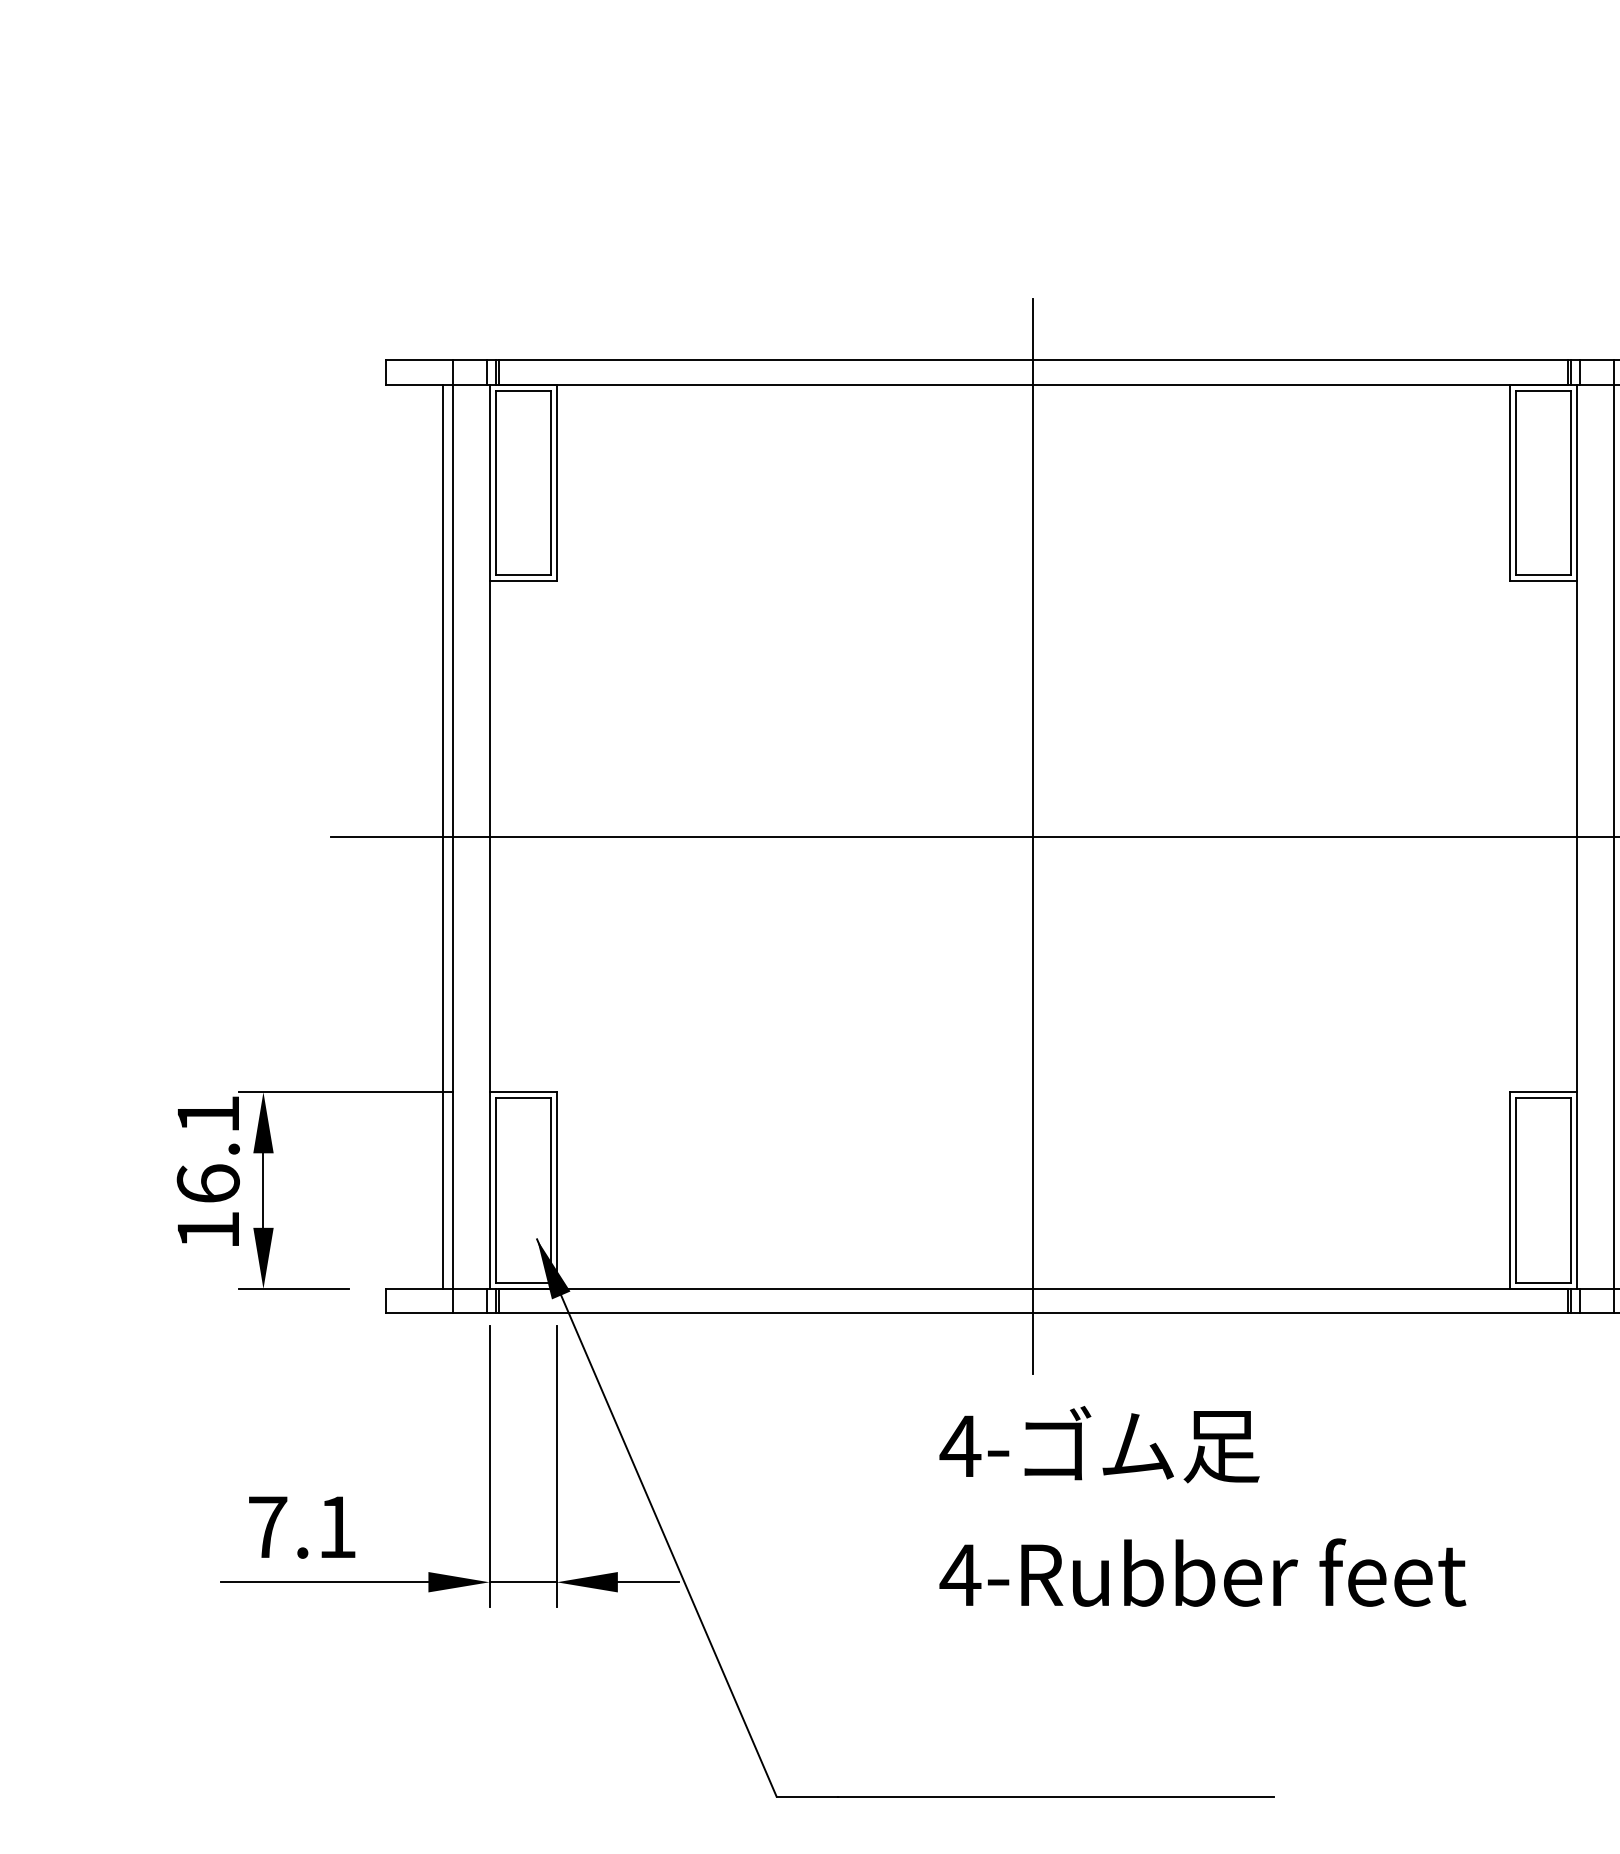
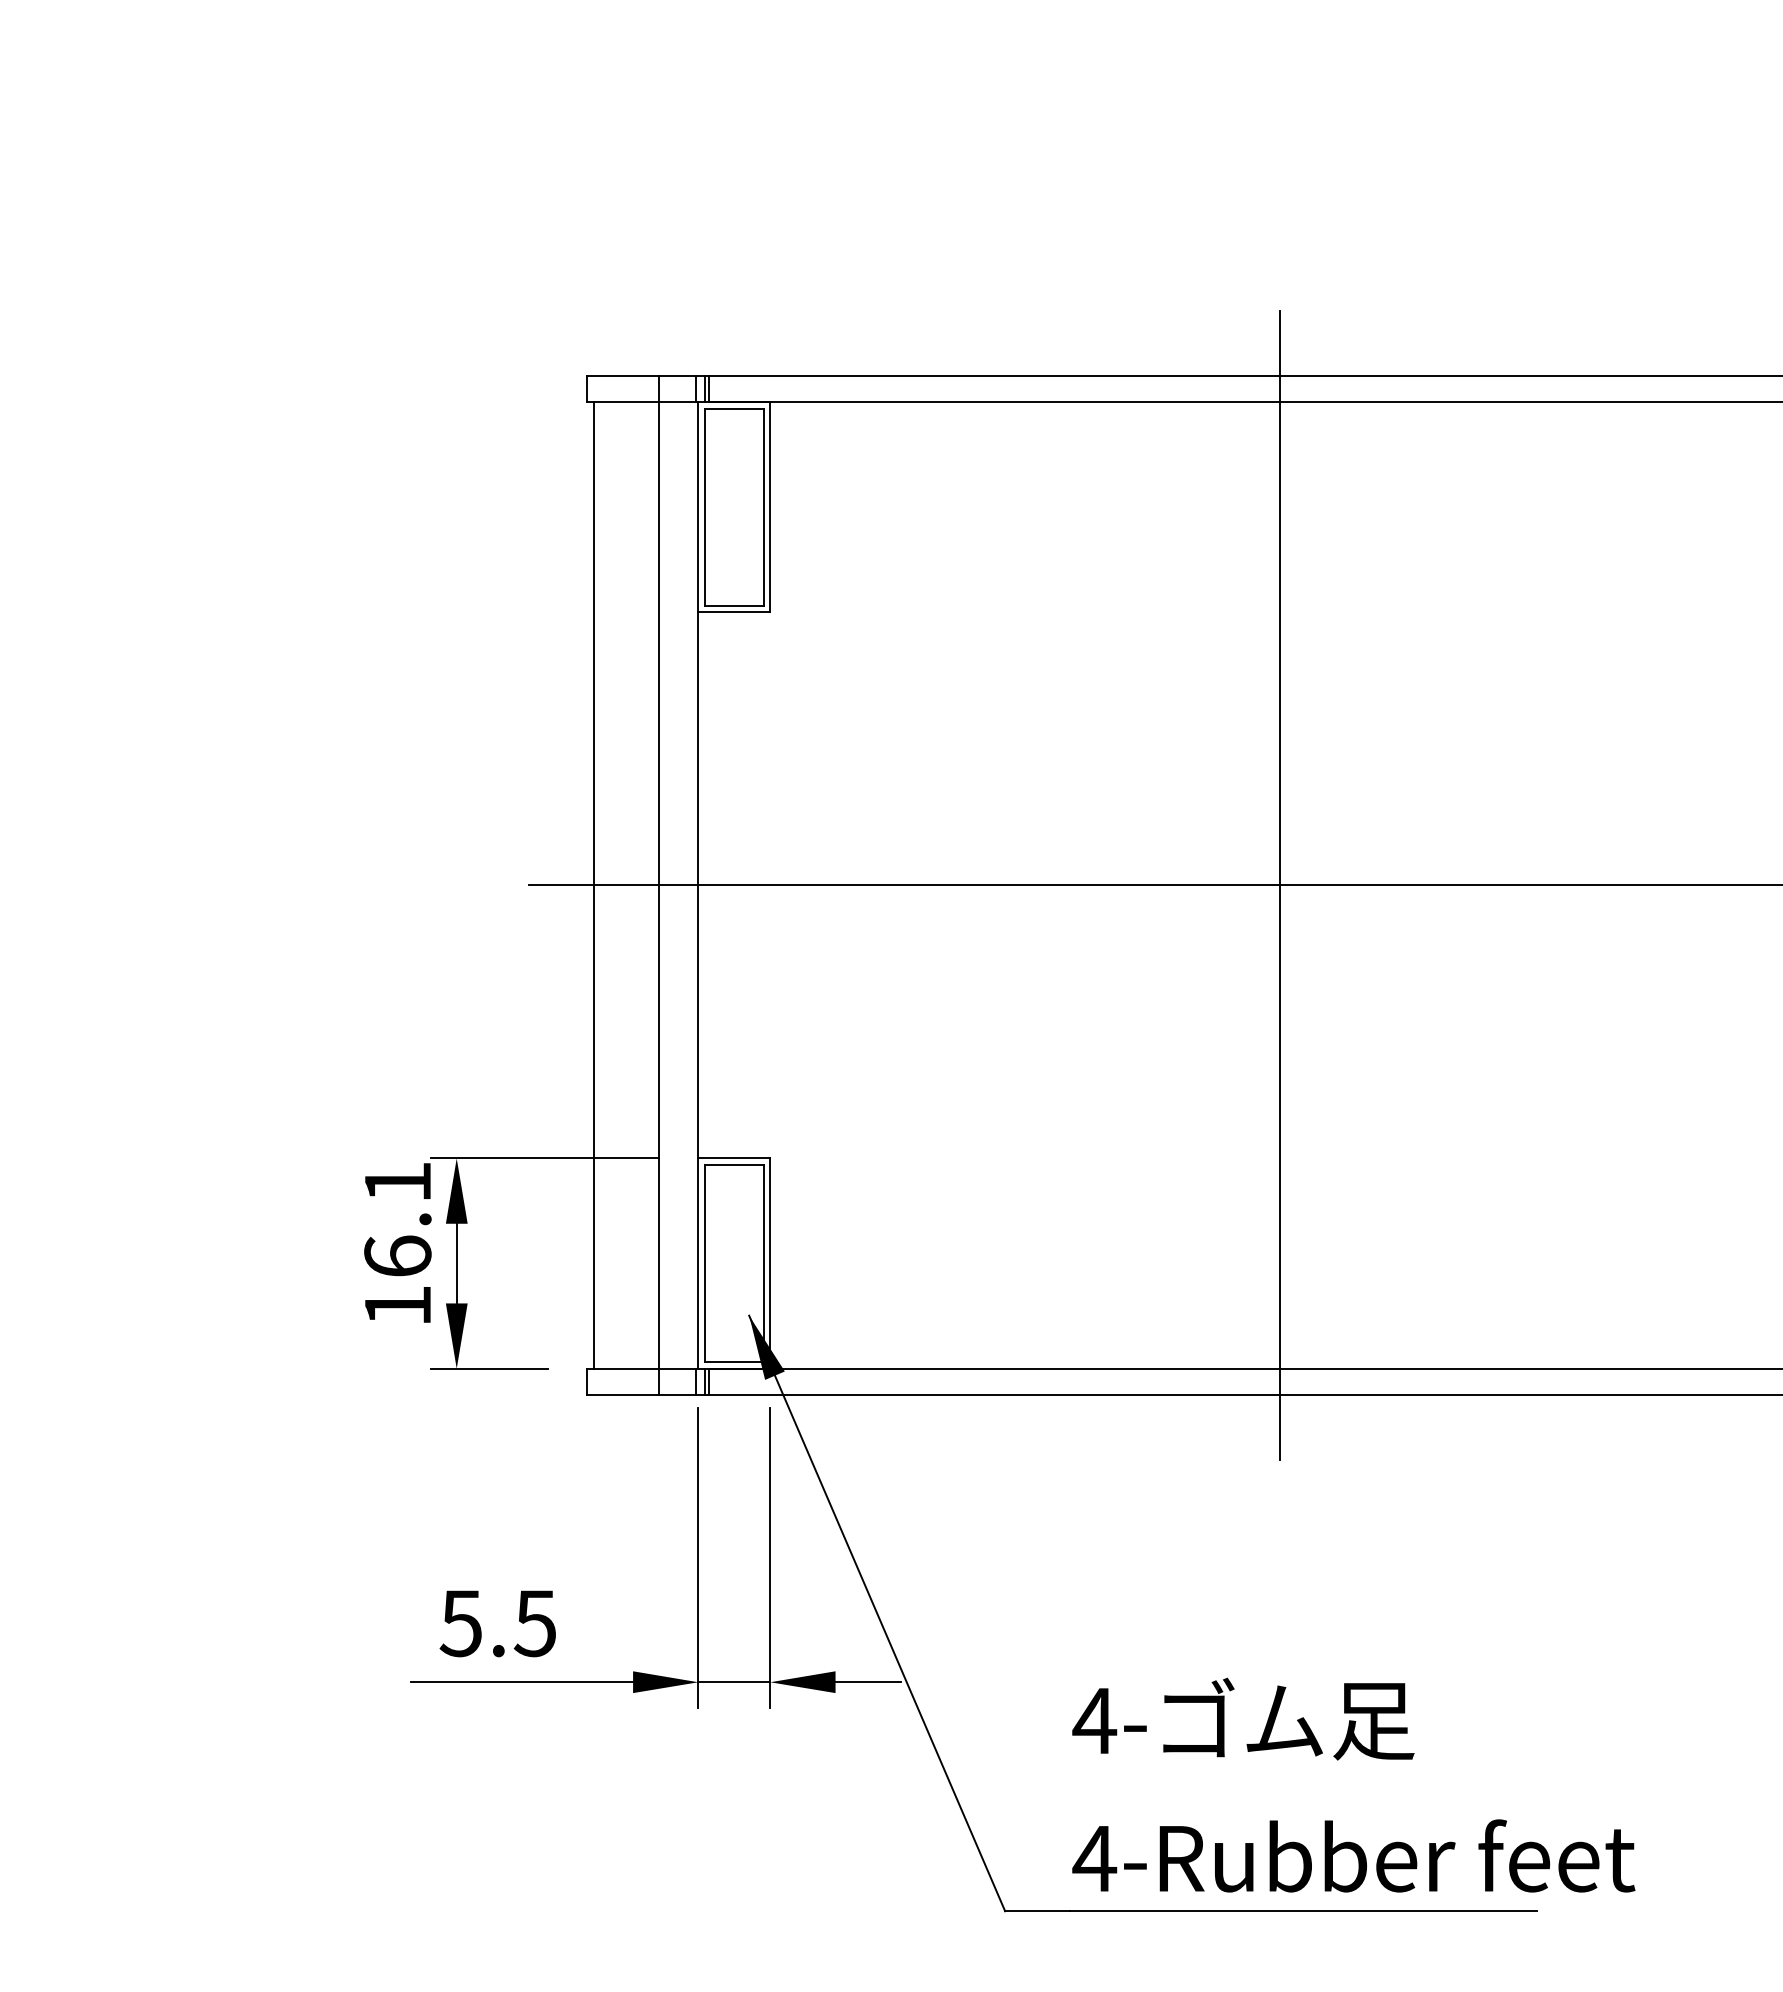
line: (442, 836) -> (593, 885), moved
text: (1202, 1505) -> (1353, 1784), moved
text: (301, 1527) -> (497, 1623), 7.1 -> 5.5

